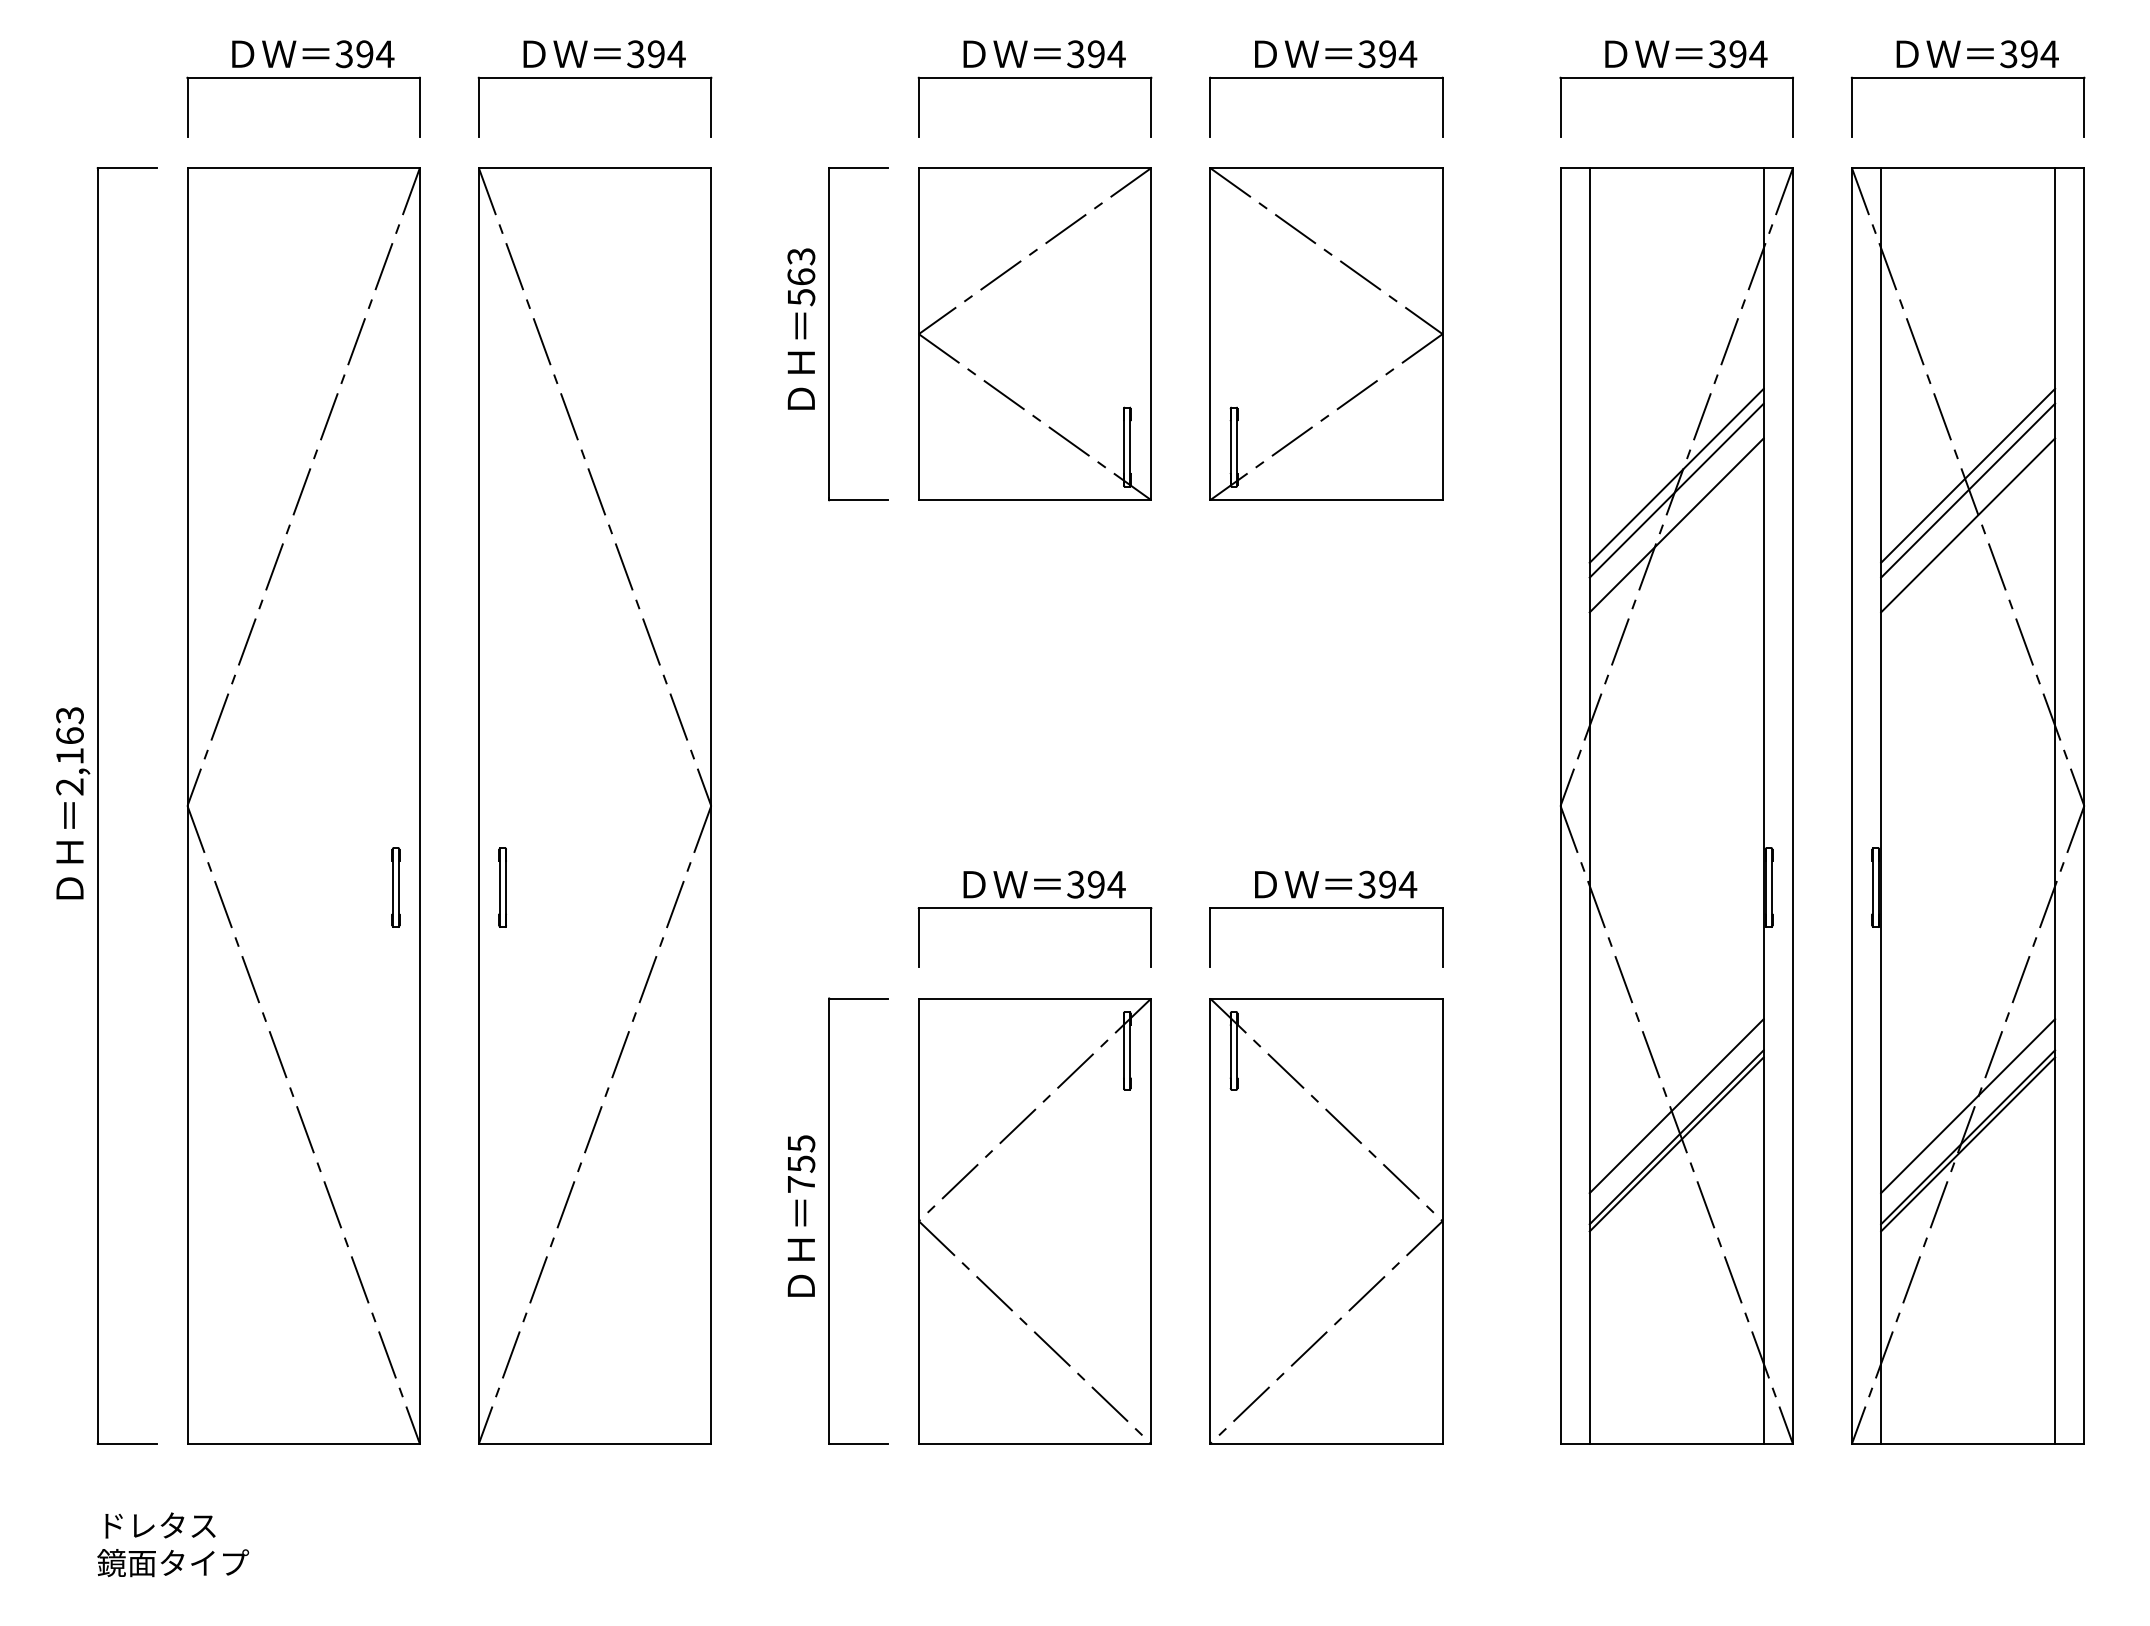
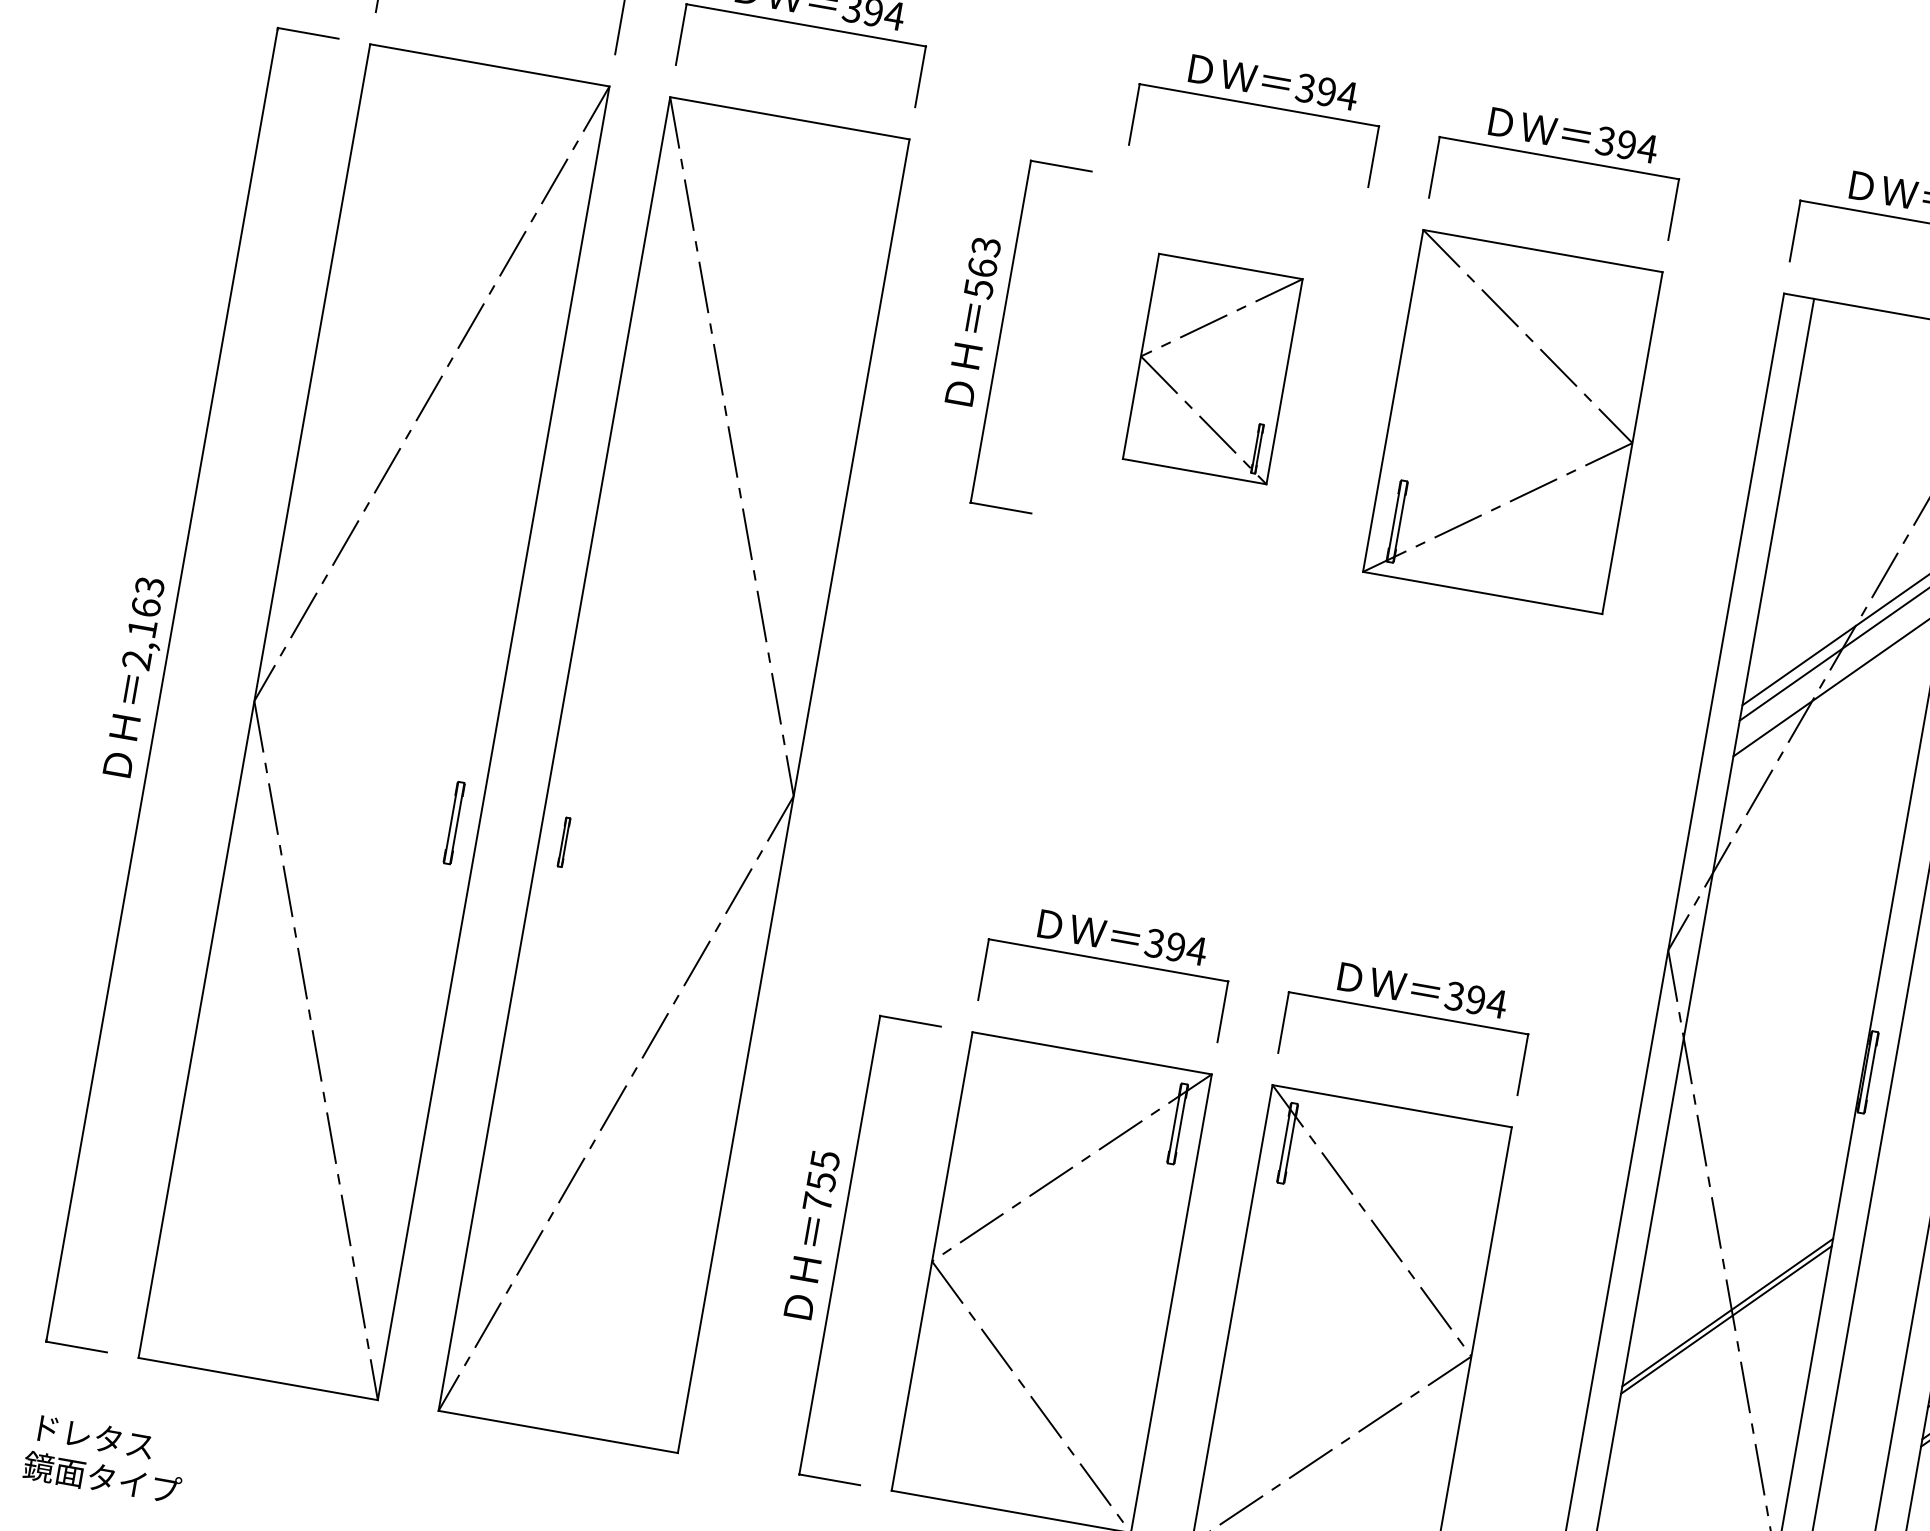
part: (1034, 333) -> (1212, 368), size x0.6
part: (502, 887) -> (563, 842), size x0.6
line: (1676, 1106) -> (1733, 1280), removed

